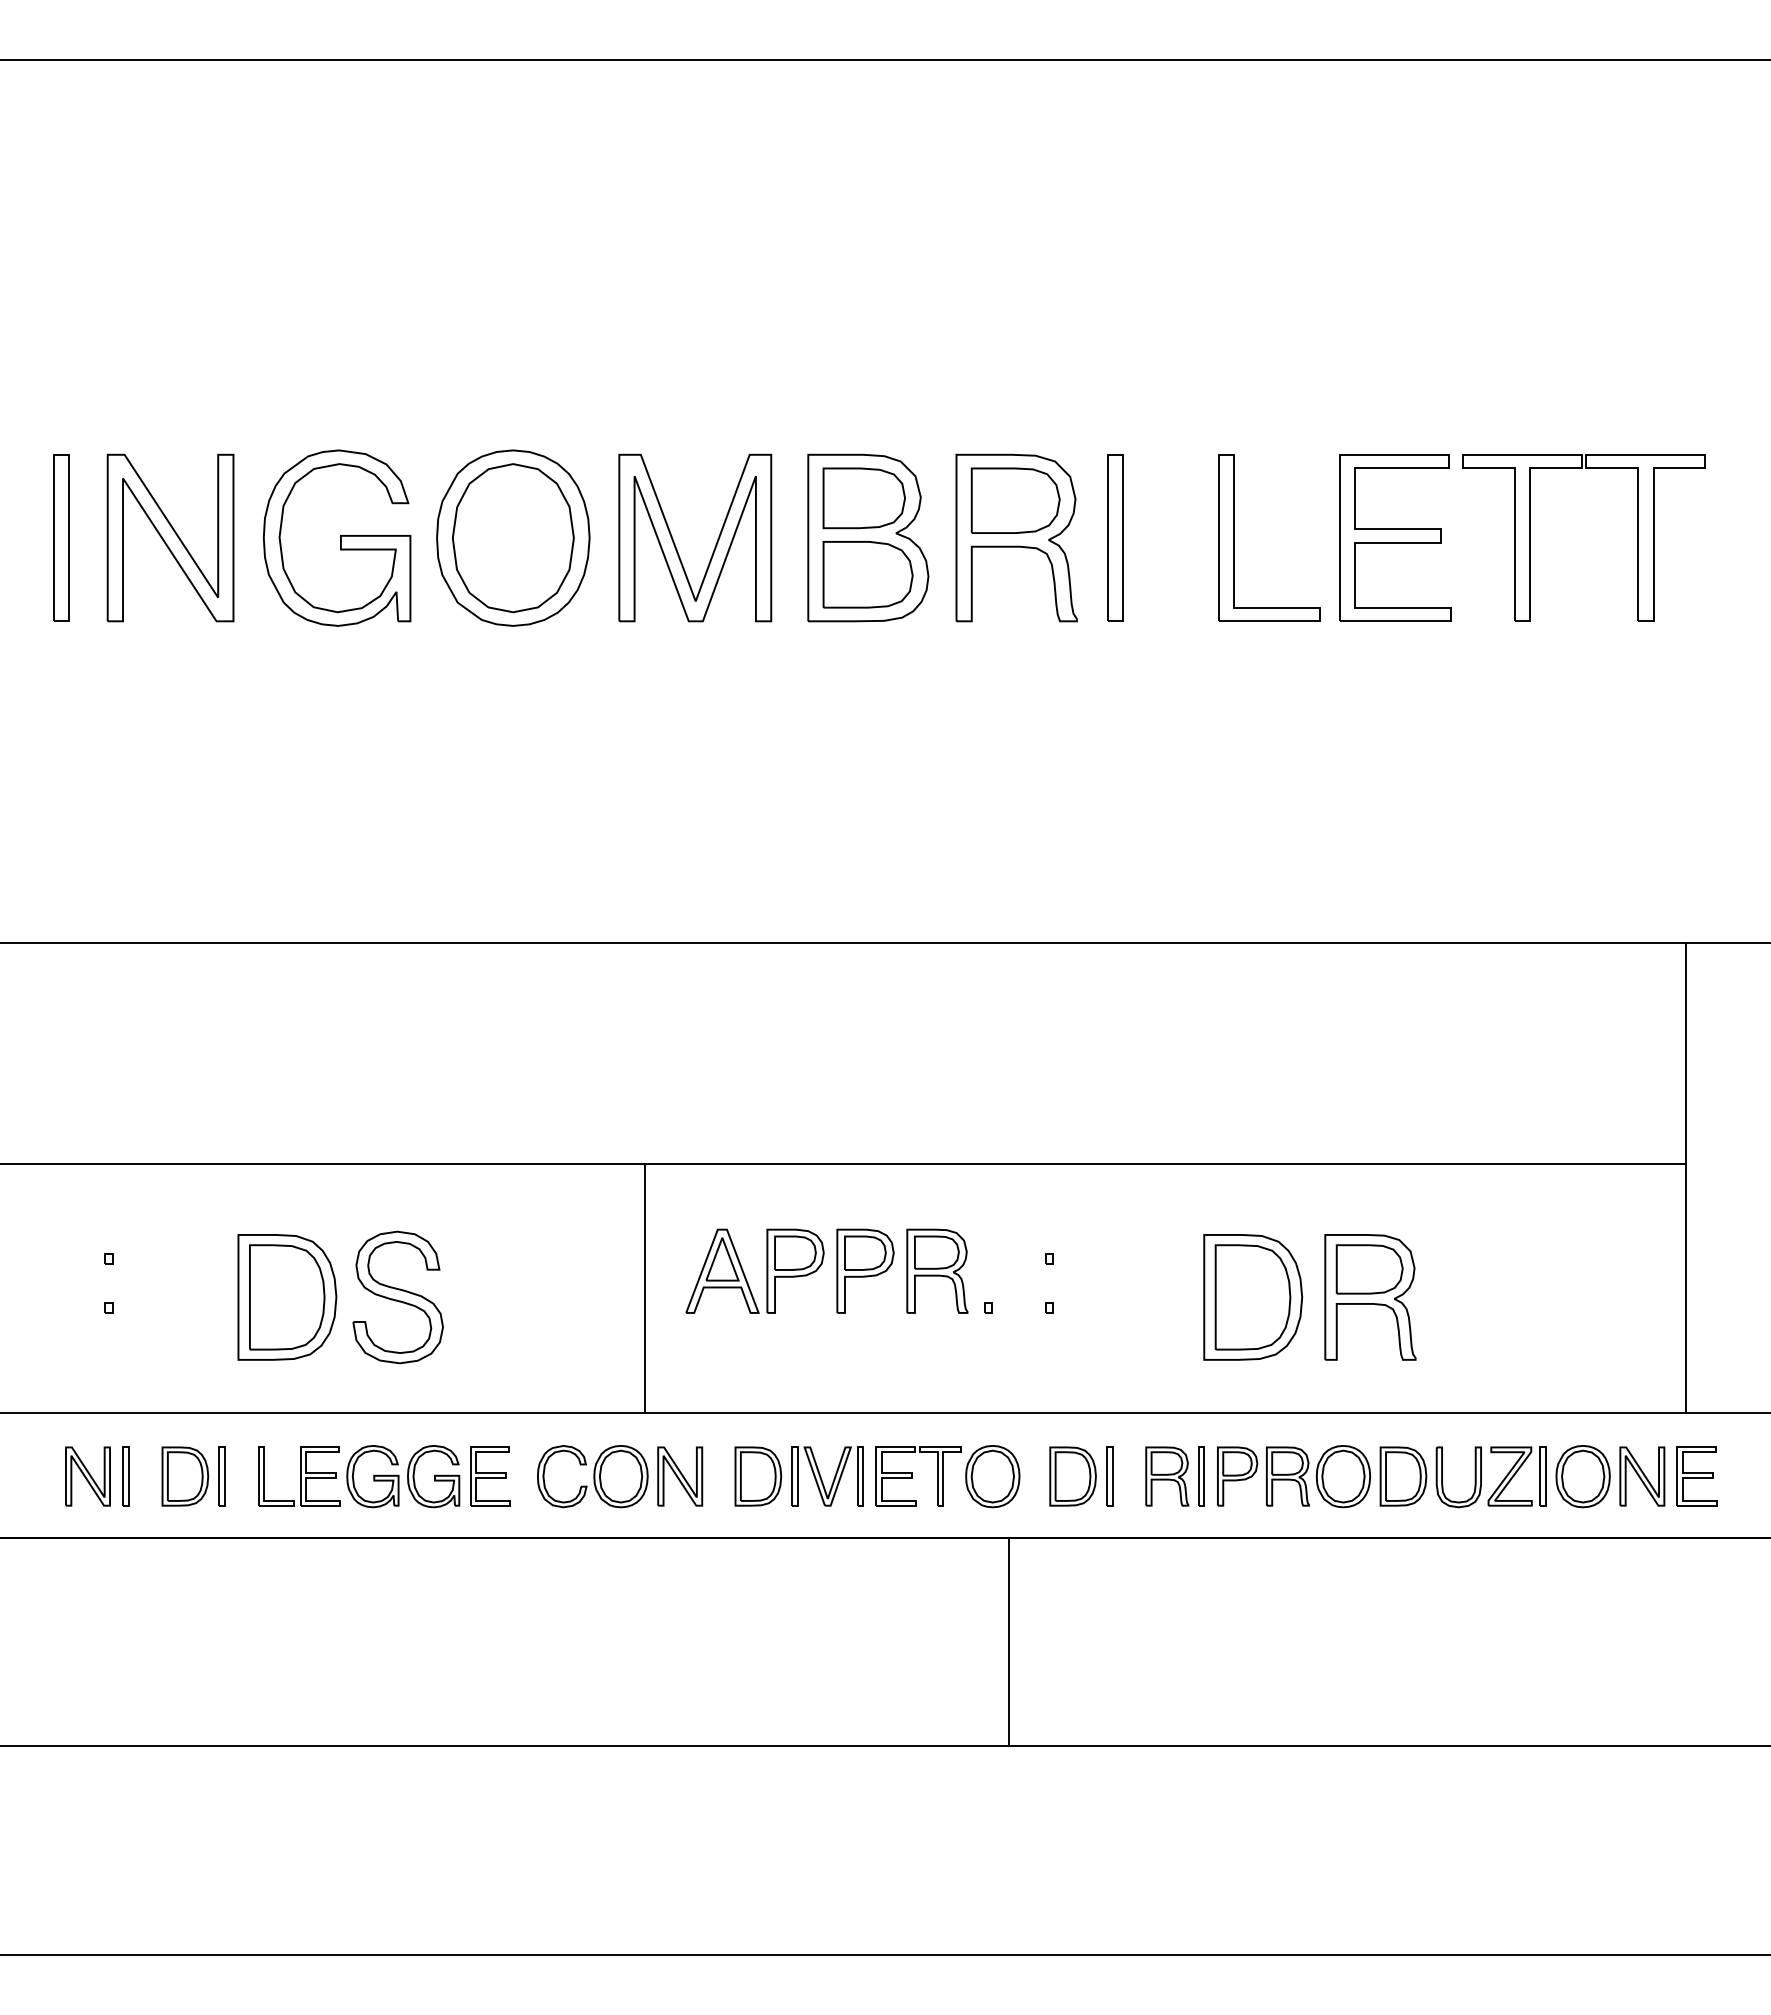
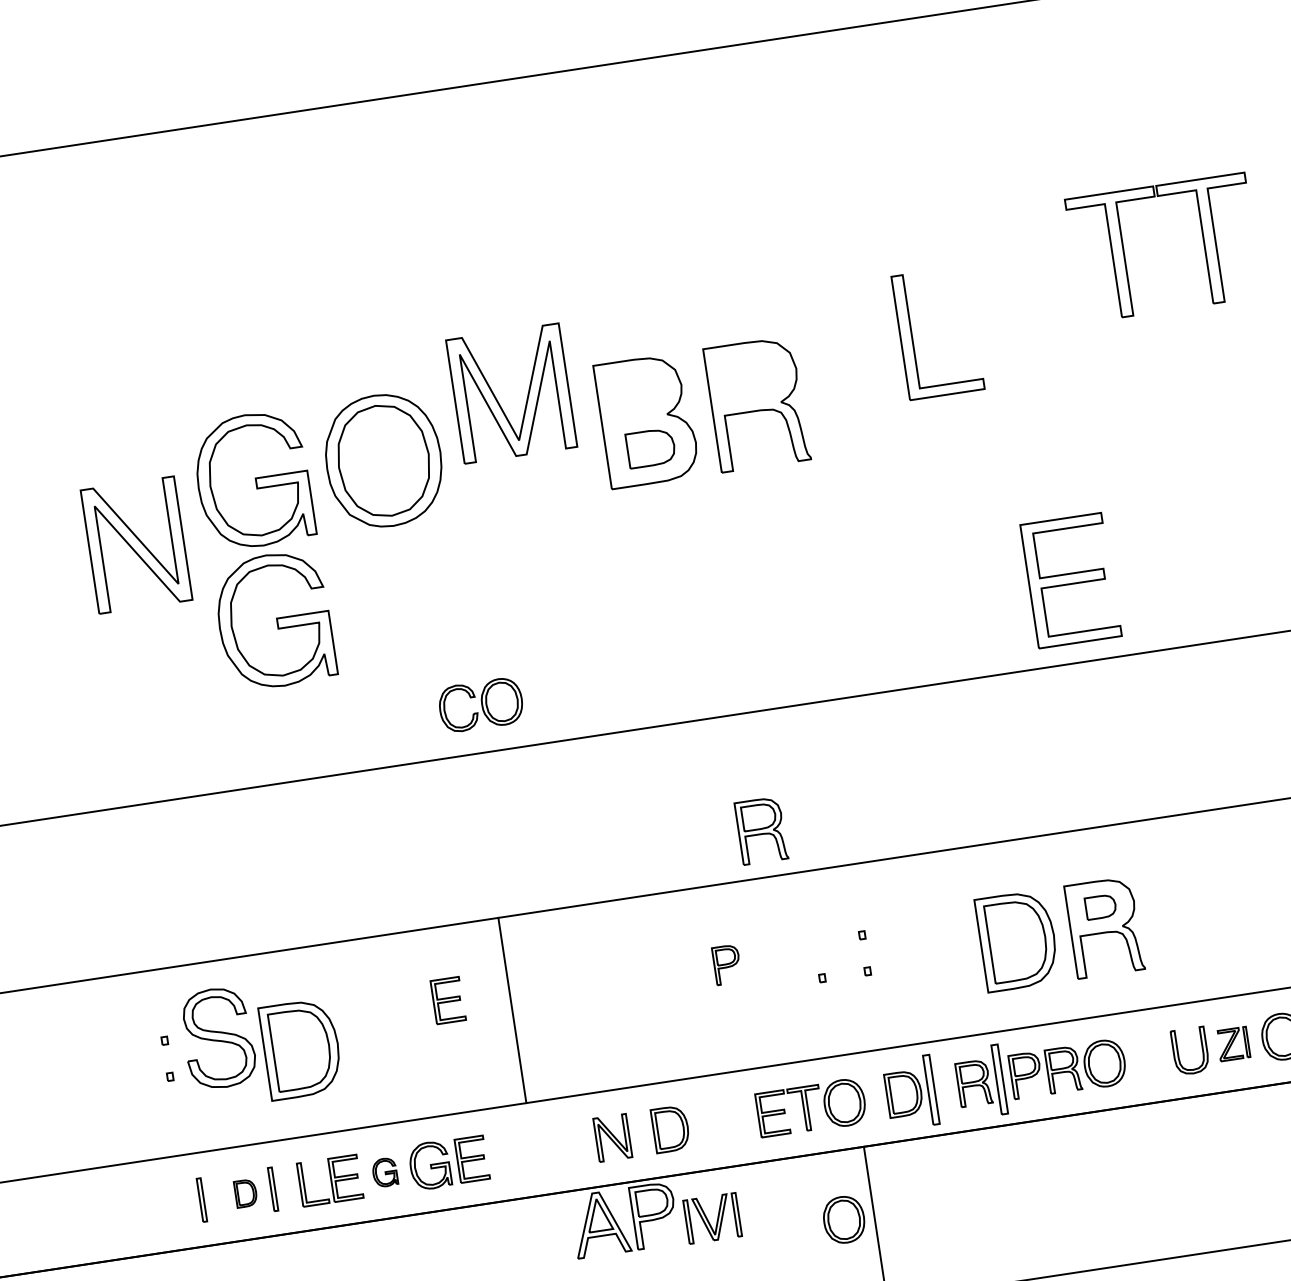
part: (863, 498) -> (639, 392), removed
part: (1015, 500) -> (752, 376), removed
part: (61, 537) -> (48, 510), removed
part: (170, 537) -> (136, 544), moved
part: (1115, 537) -> (830, 392), removed
part: (1234, 537) -> (912, 336), moved
part: (1395, 537) -> (1071, 580), moved
part: (1530, 537) -> (1124, 253), moved
part: (676, 546) -> (498, 401), moved
part: (867, 574) -> (650, 448), size x0.7
part: (336, 726) -> (273, 620), added
part: (490, 1262) -> (448, 1000), added
part: (1369, 1269) -> (1100, 907), size x0.6
part: (865, 1270) -> (727, 964), size x0.6
part: (937, 1270) -> (761, 830), moved
part: (744, 1272) -> (616, 1222), moved
line: (645, 1288) -> (512, 1010), moved
part: (397, 1297) -> (217, 1038), moved
part: (87, 1476) -> (173, 1204), removed
part: (185, 1476) -> (245, 1193), size x0.6
part: (372, 1476) -> (384, 1172), size x0.6
part: (592, 1476) -> (480, 705), moved
part: (827, 1476) -> (712, 1218), moved
part: (1109, 1476) -> (931, 1089), size x1.6
part: (1201, 1476) -> (999, 1079), size x1.6
part: (1403, 1476) -> (1149, 1056), removed
part: (1516, 1476) -> (1233, 1044), size x0.7
part: (968, 1630) -> (843, 1219), added

